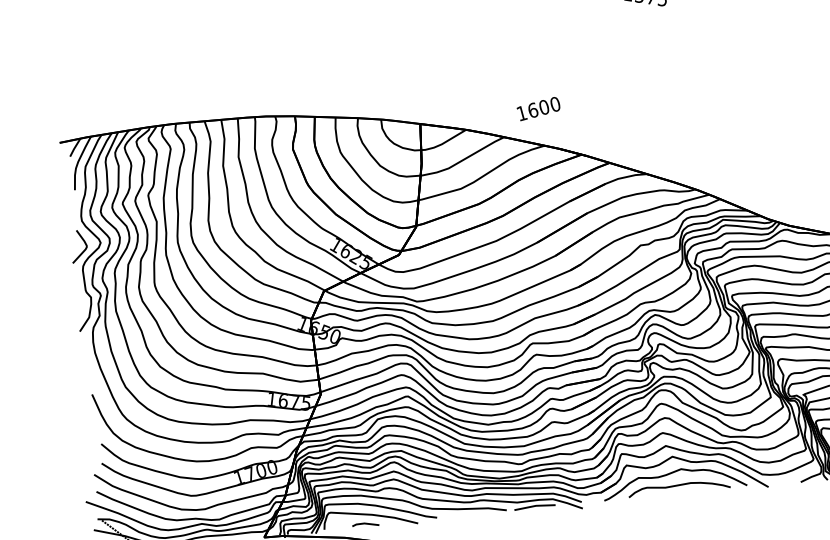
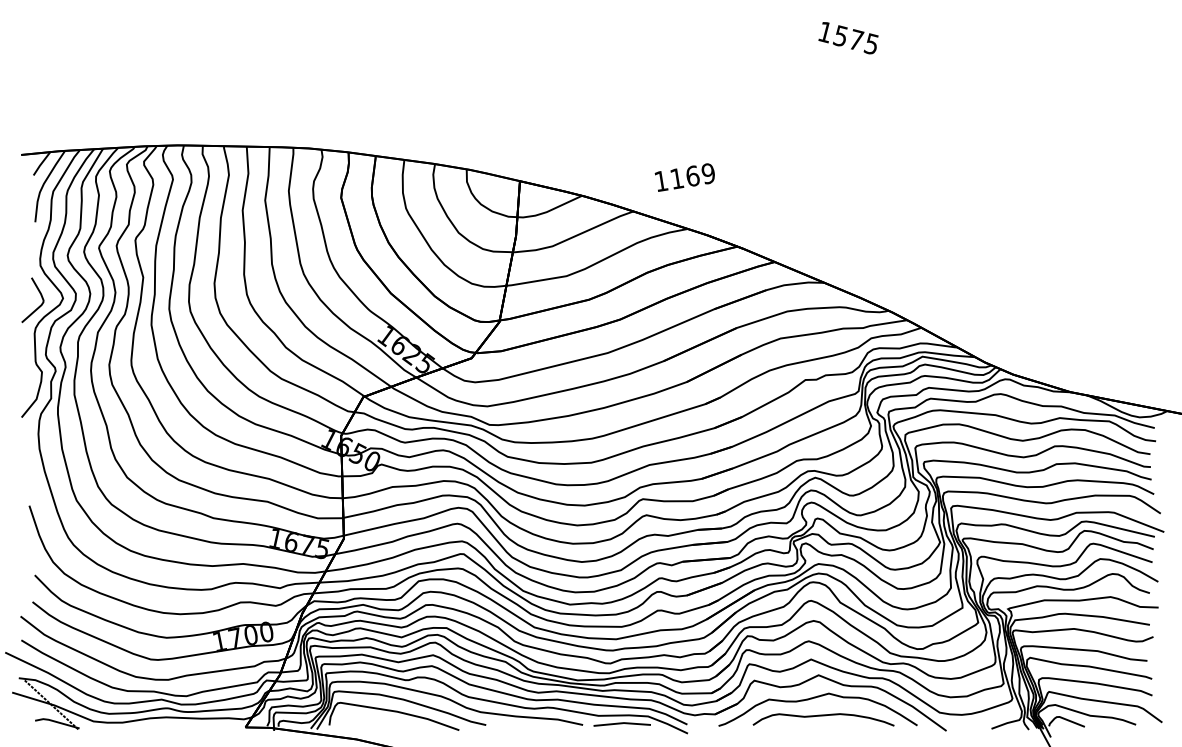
text: (544, 107) -> (692, 176), 1600 -> 1169
part: (365, 524) -> (386, 724), removed

